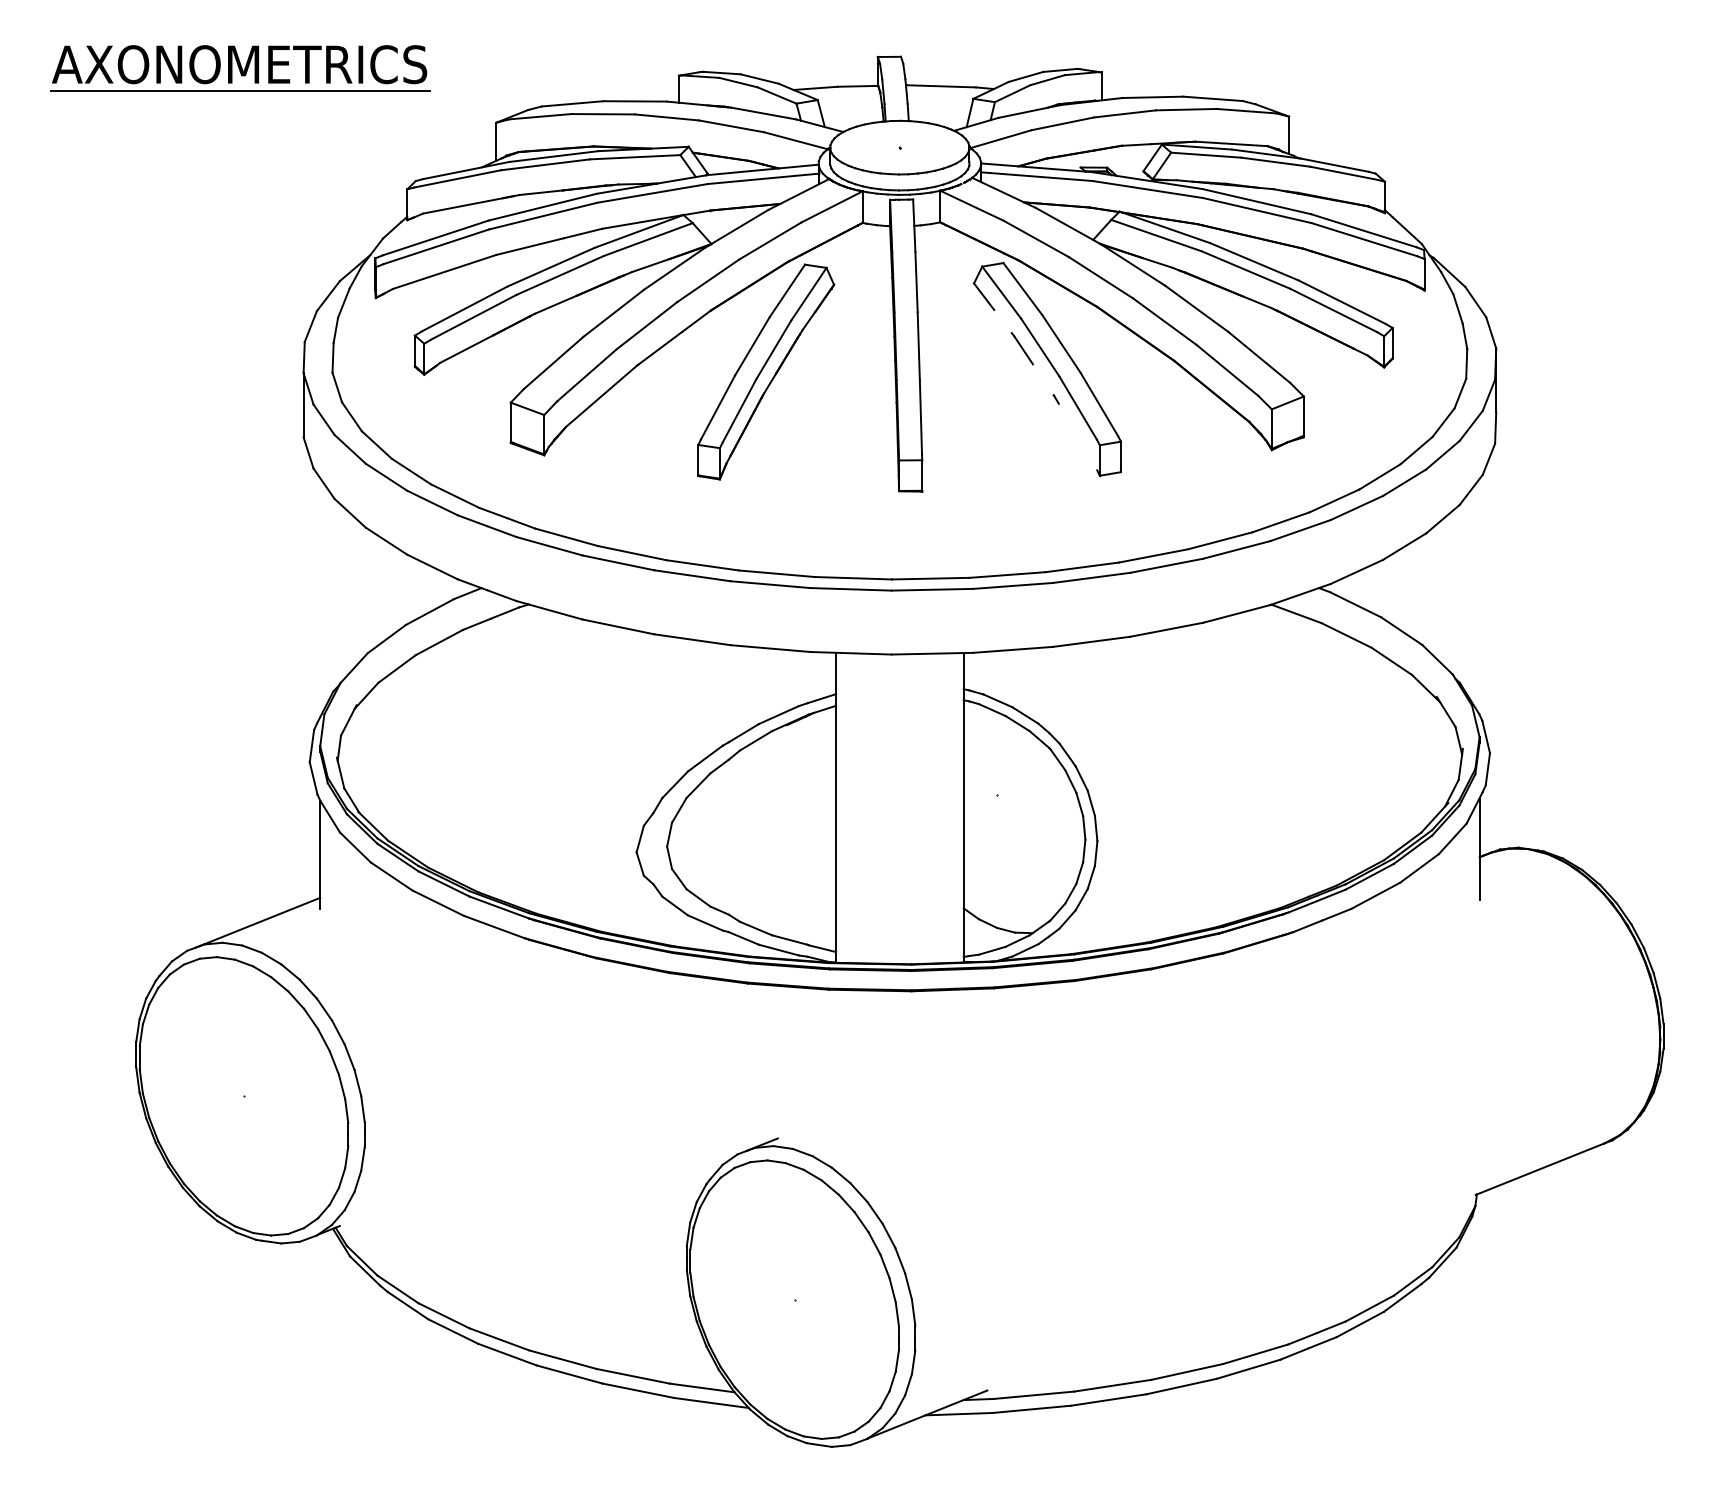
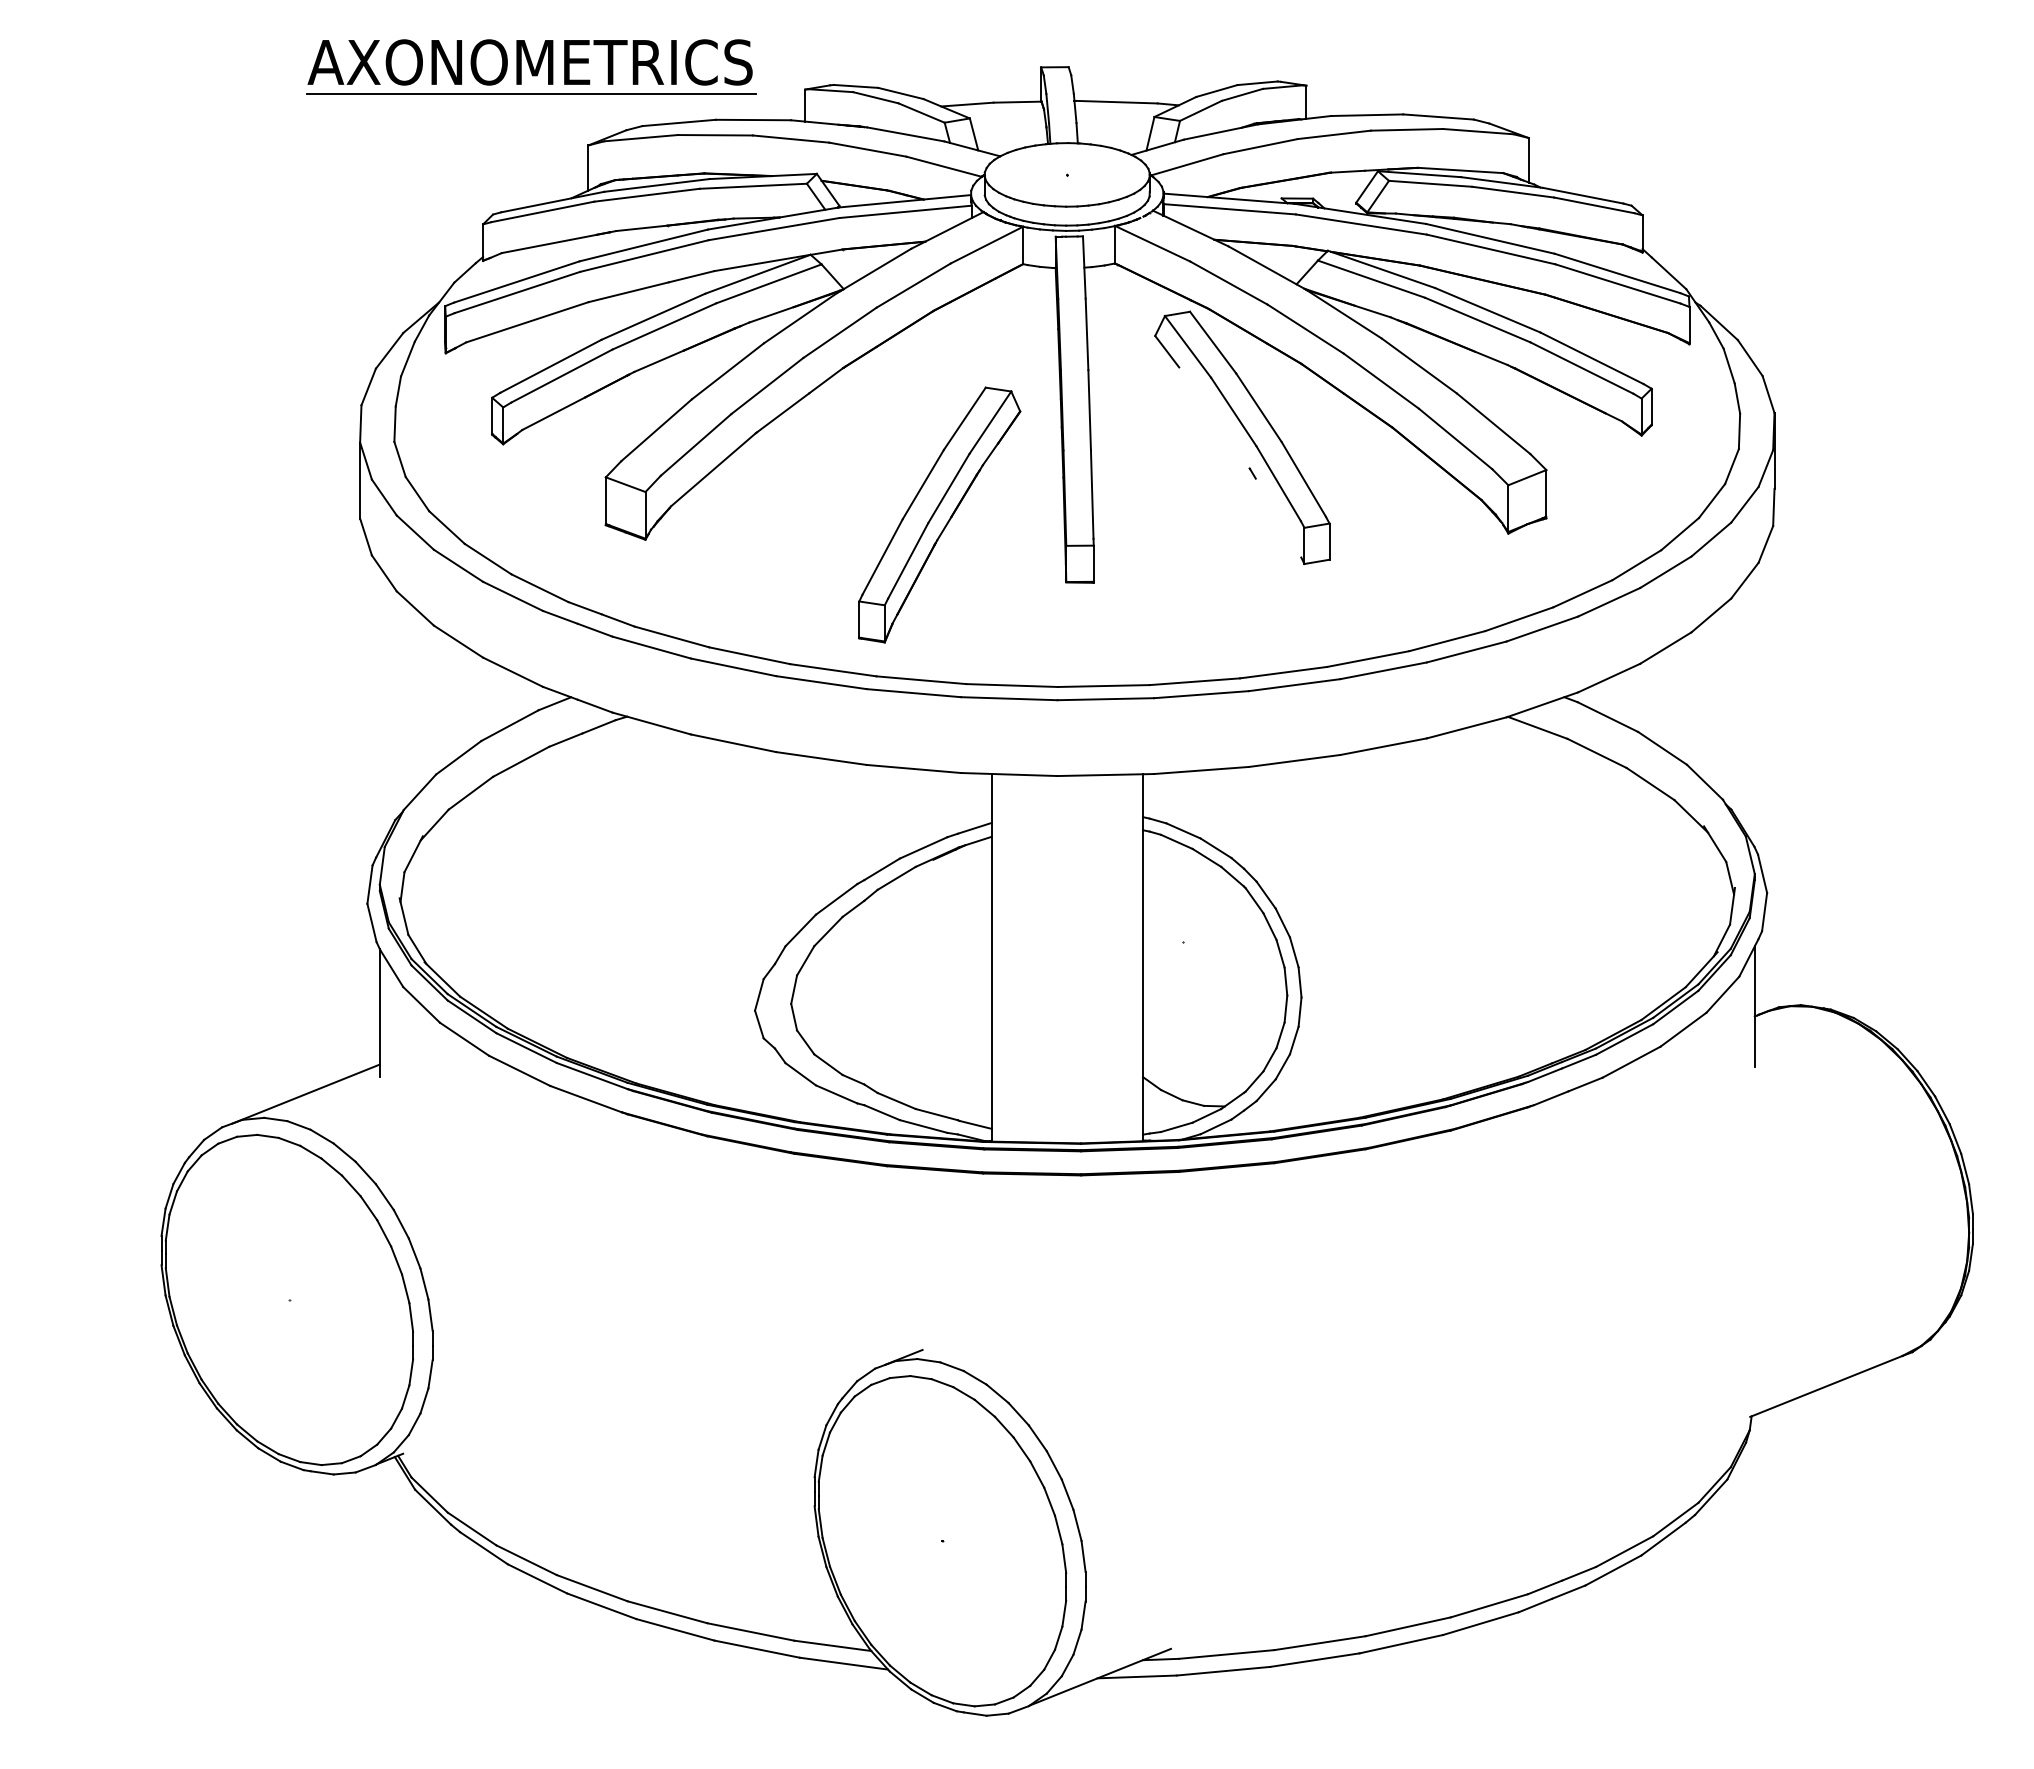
part: (240, 68) -> (531, 66), moved
line: (1022, 348) -> (1212, 412), removed
part: (766, 371) -> (939, 514), moved

